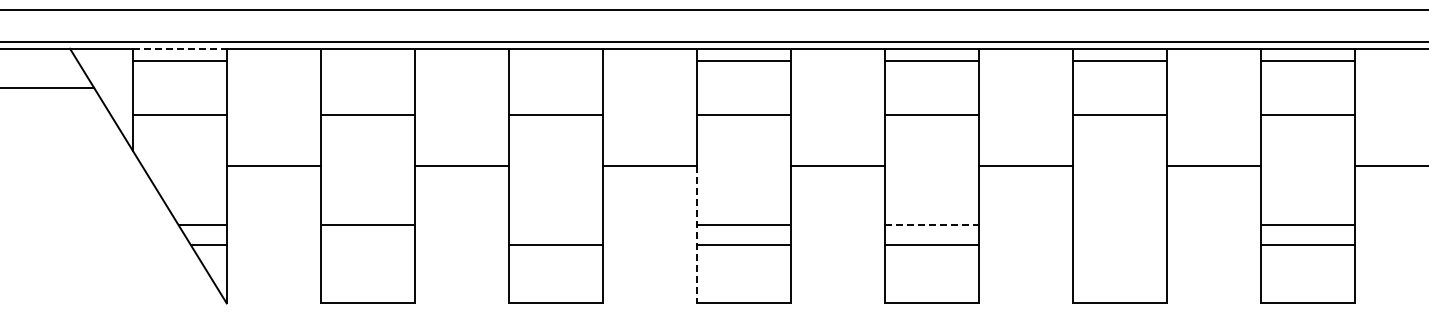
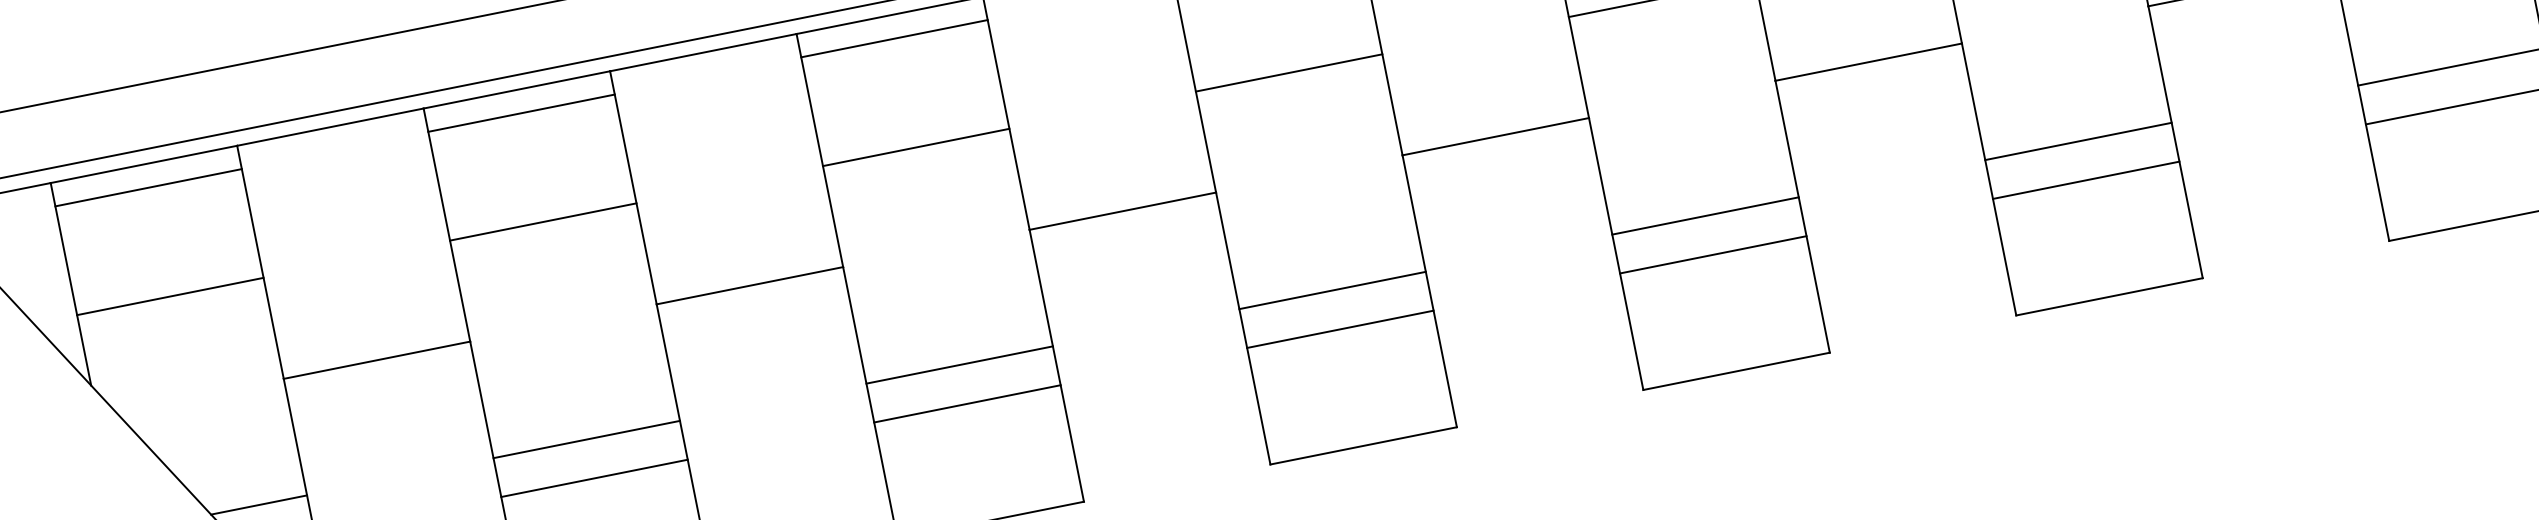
line: (180, 48) -> (145, 163), dashed -> solid
line: (367, 60) -> (520, 113), added
line: (555, 60) -> (893, 38), added
line: (555, 225) -> (958, 366), added
line: (932, 225) -> (1706, 216), dashed -> solid
line: (1119, 225) -> (2077, 142), added
line: (696, 234) -> (1242, 328), dashed -> solid
line: (367, 244) -> (593, 478), added
line: (1119, 244) -> (2085, 180), added

